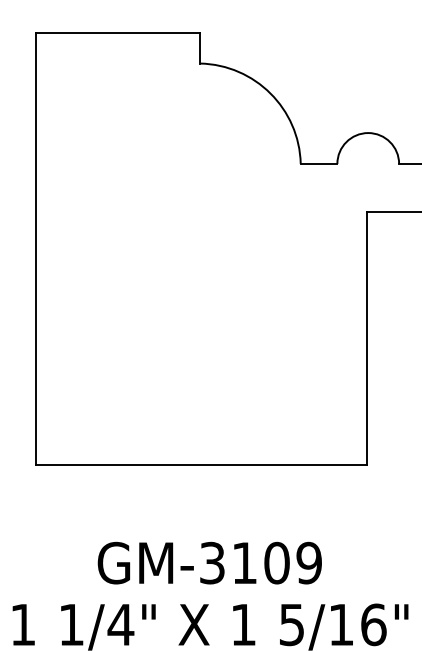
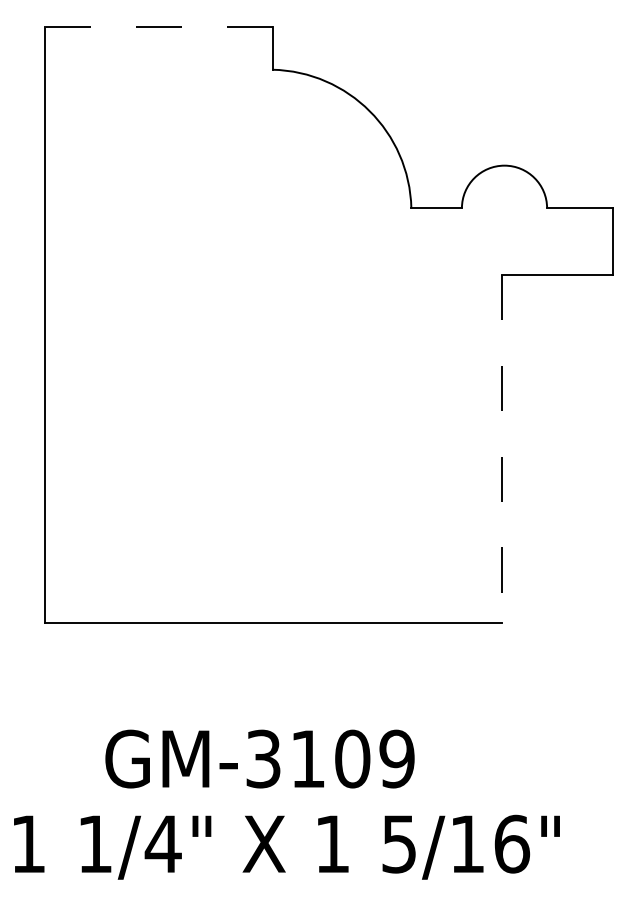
line: (118, 32) -> (159, 27), solid -> dashed
line: (366, 338) -> (502, 449), solid -> dashed
text: (209, 562) -> (259, 758), moved

